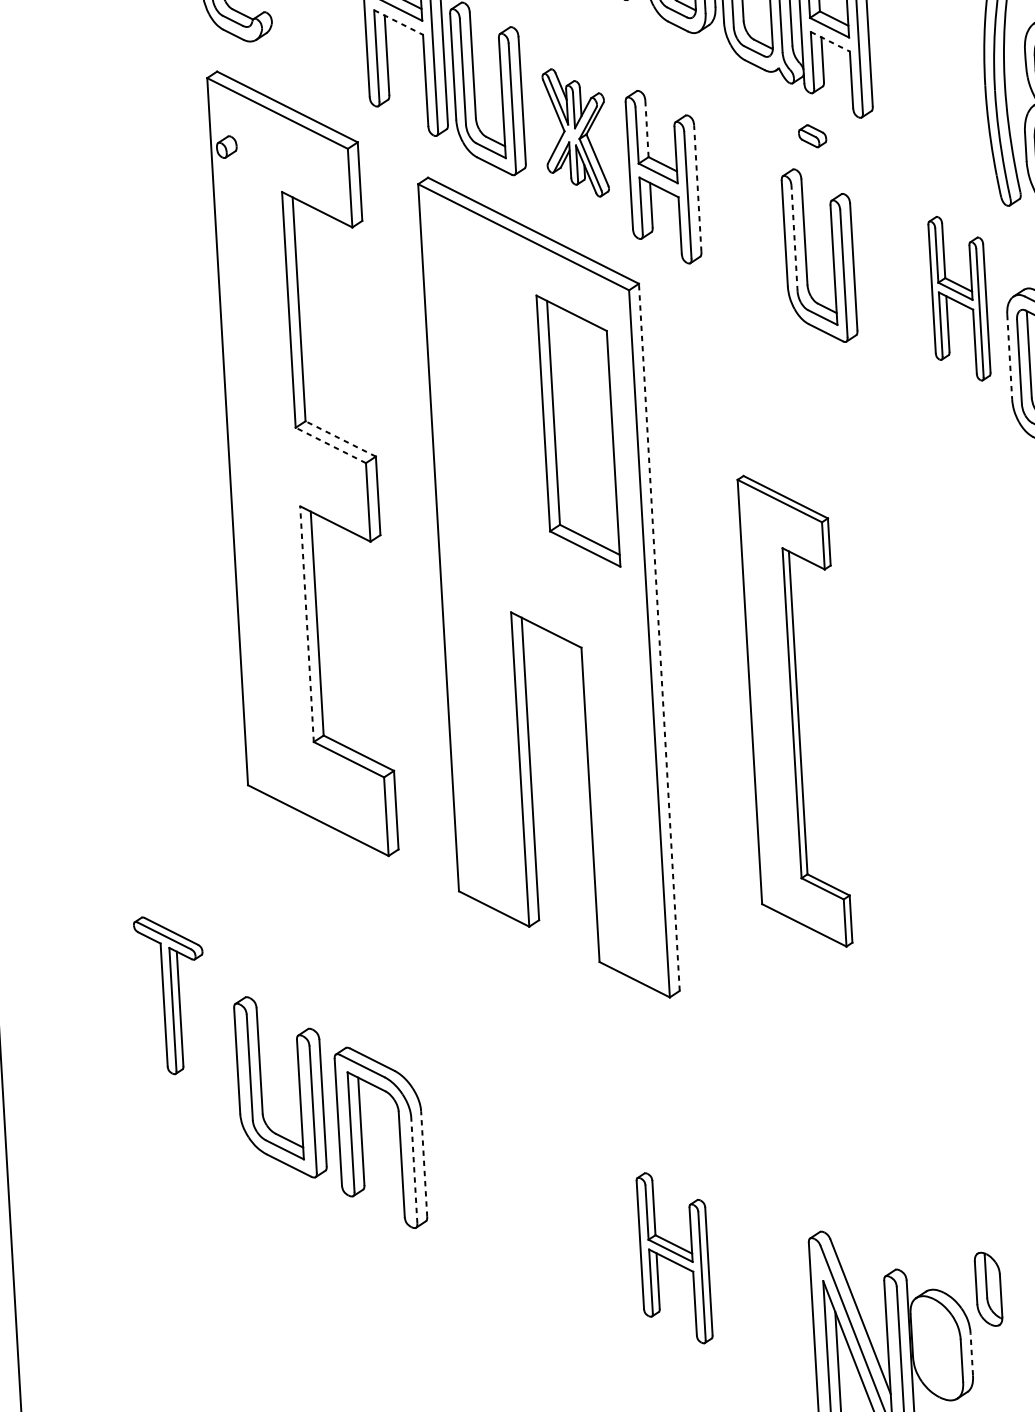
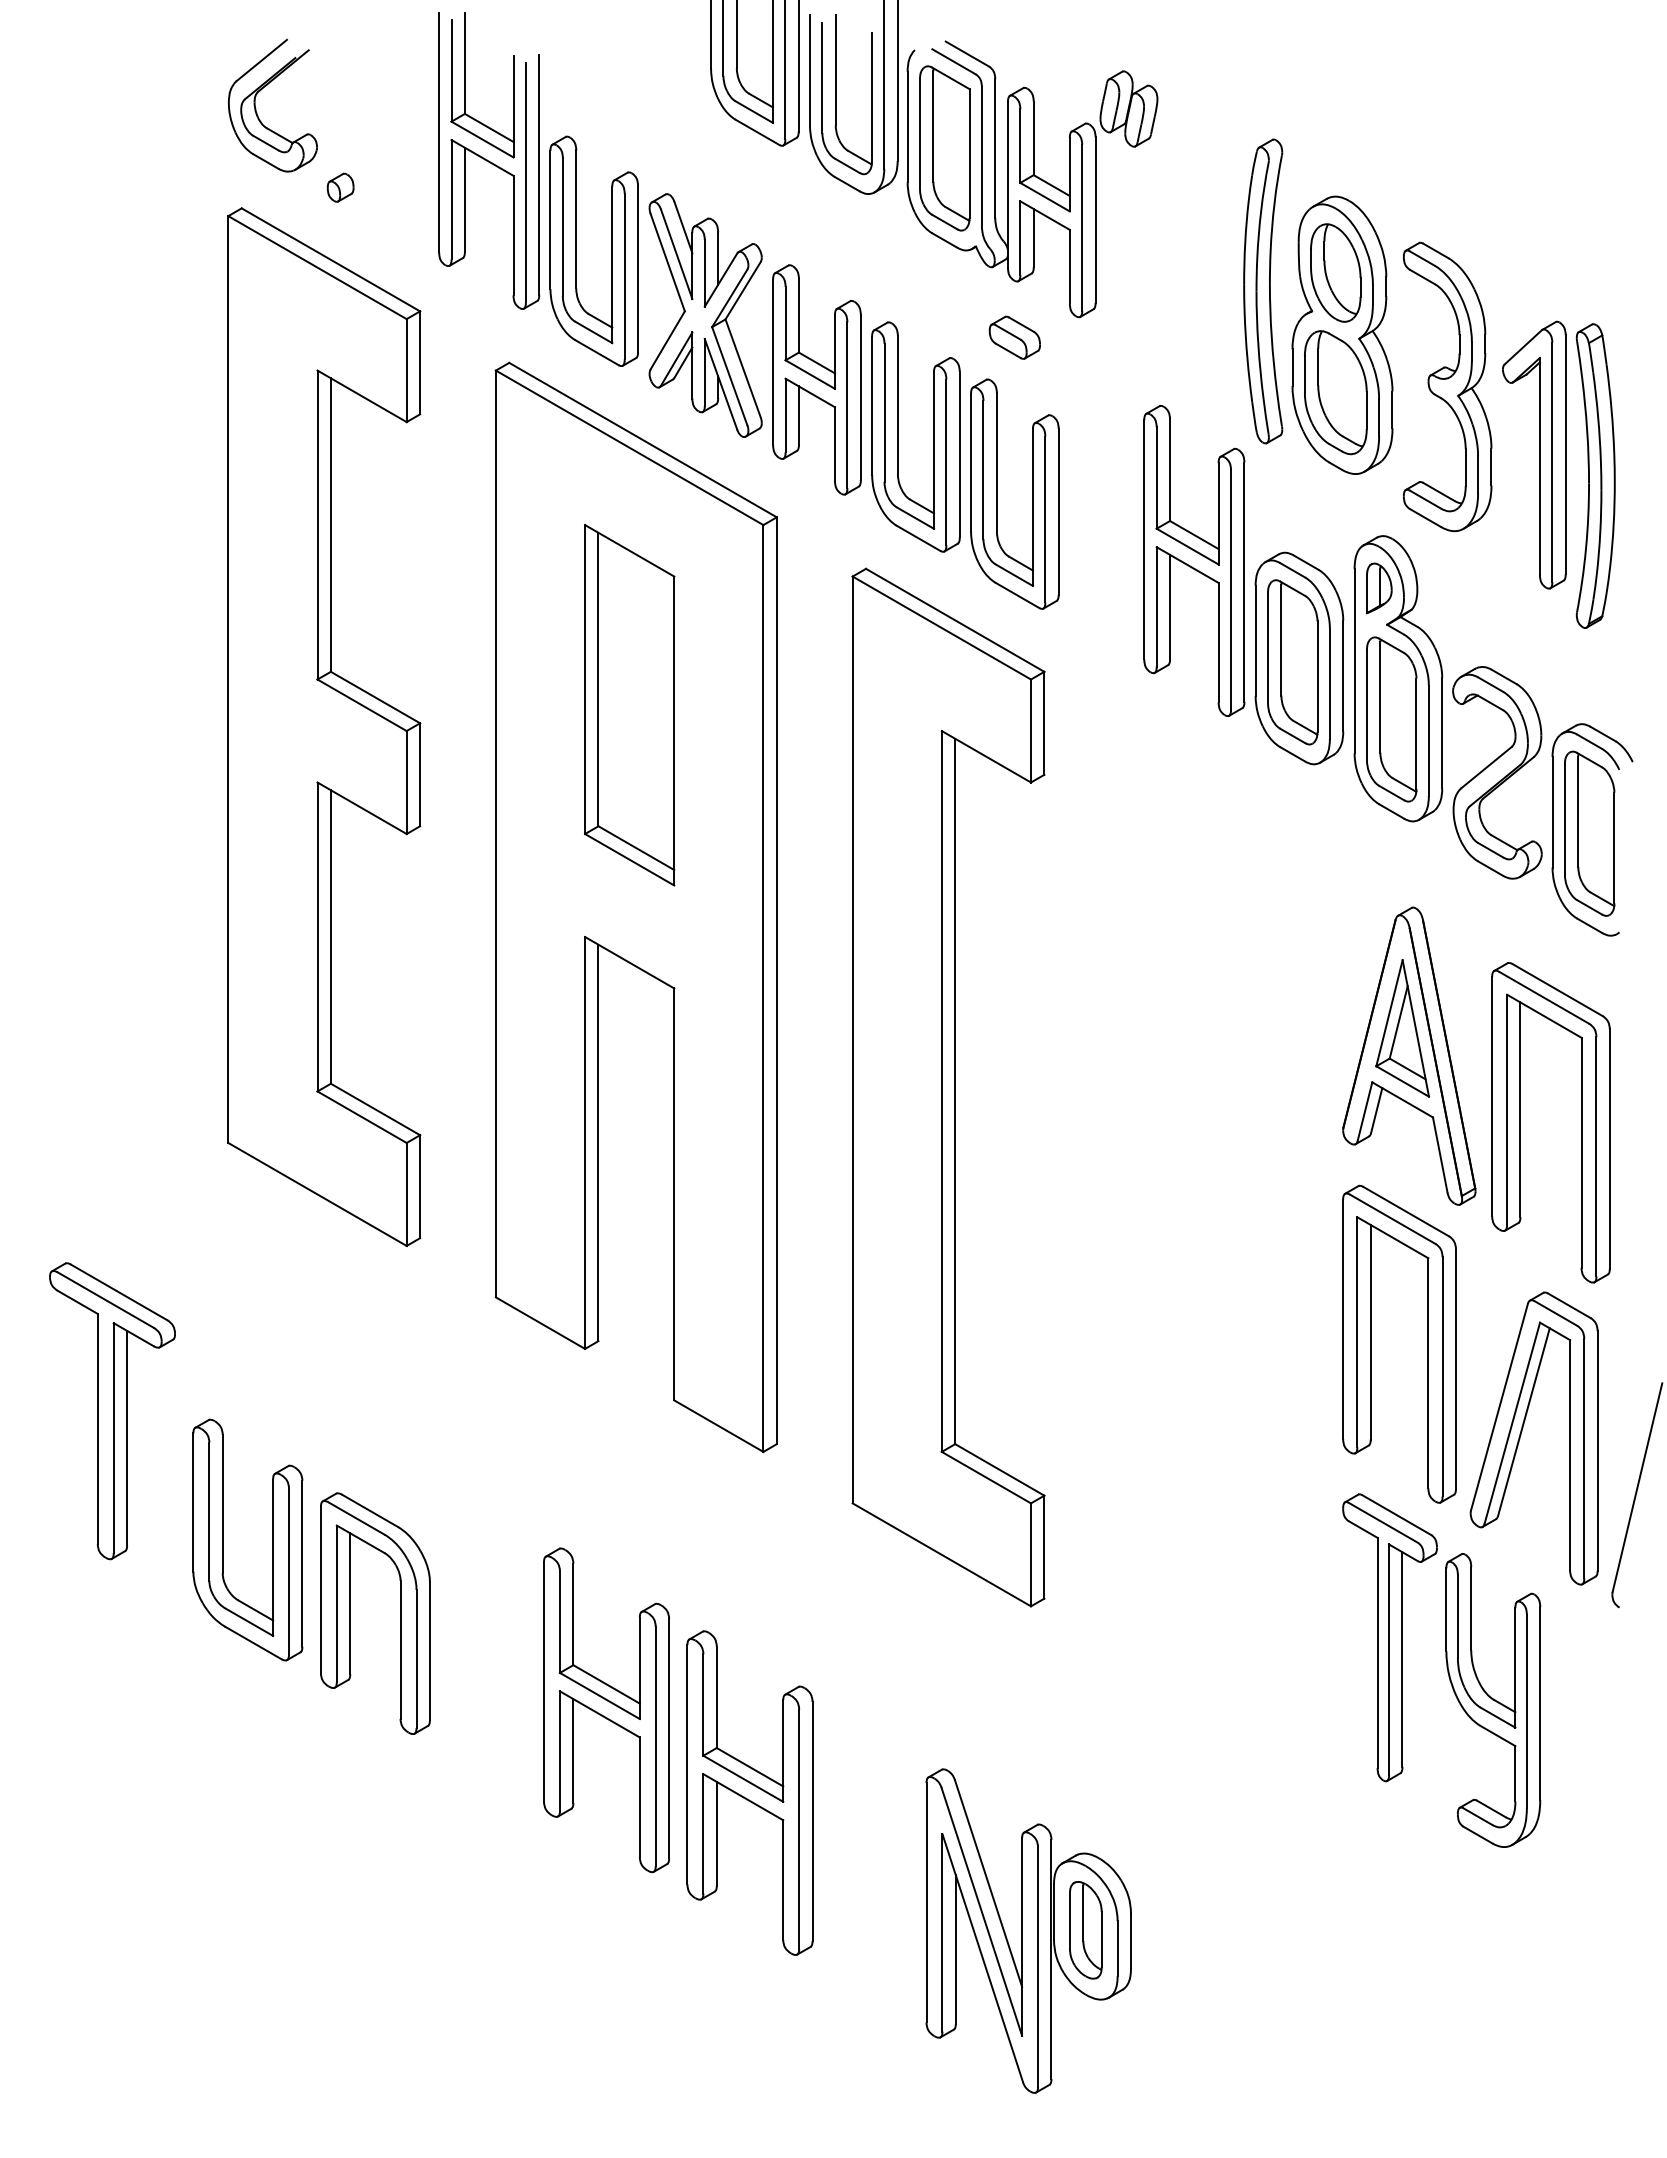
line: (398, 22) -> (482, 157), dashed -> solid
line: (830, 41) -> (1045, 215), dashed -> solid
line: (646, 128) -> (798, 315), dashed -> solid
part: (575, 132) -> (705, 315), size x1.43
part: (812, 136) -> (1014, 337), size x1.43
part: (226, 146) -> (340, 187), moved
line: (697, 188) -> (860, 397), dashed -> solid
part: (728, 216) -> (898, 436), added
line: (794, 238) -> (983, 469), dashed -> solid
part: (959, 298) -> (1194, 560), size x1.43
line: (1009, 357) -> (1255, 641), dashed -> solid
part: (578, 431) -> (629, 705), moved
line: (340, 438) -> (375, 697), dashed -> solid
line: (330, 445) -> (361, 705), dashed -> solid
line: (306, 623) -> (317, 936), dashed -> solid
line: (659, 637) -> (776, 980), dashed -> solid
part: (795, 711) -> (948, 1087), size x1.67
part: (171, 995) -> (112, 1411), size x1.43
line: (423, 1163) -> (429, 1650), dashed -> solid
line: (414, 1170) -> (416, 1658), dashed -> solid
part: (561, 1201) -> (606, 1710), added
part: (674, 1257) -> (749, 1792), size x1.43
part: (988, 1289) -> (1085, 1930), moved
line: (971, 1354) -> (1130, 1940), dashed -> solid

